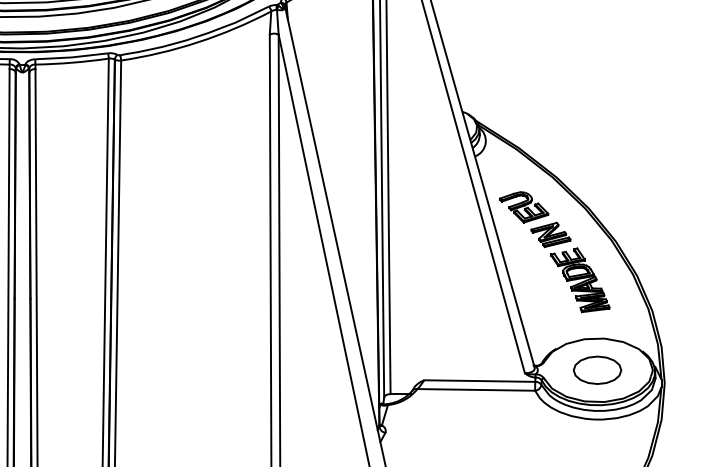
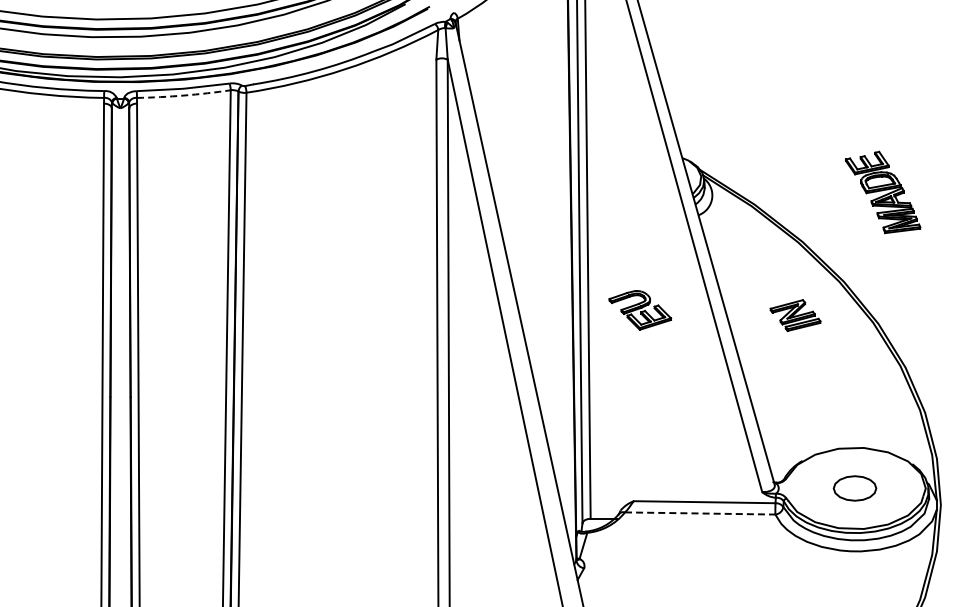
arc: (71, 62) -> (183, 95), solid -> dashed
part: (524, 207) -> (640, 310), moved
part: (580, 280) -> (883, 192), moved
part: (597, 370) -> (854, 488), size x0.7
line: (476, 389) -> (700, 513), solid -> dashed

